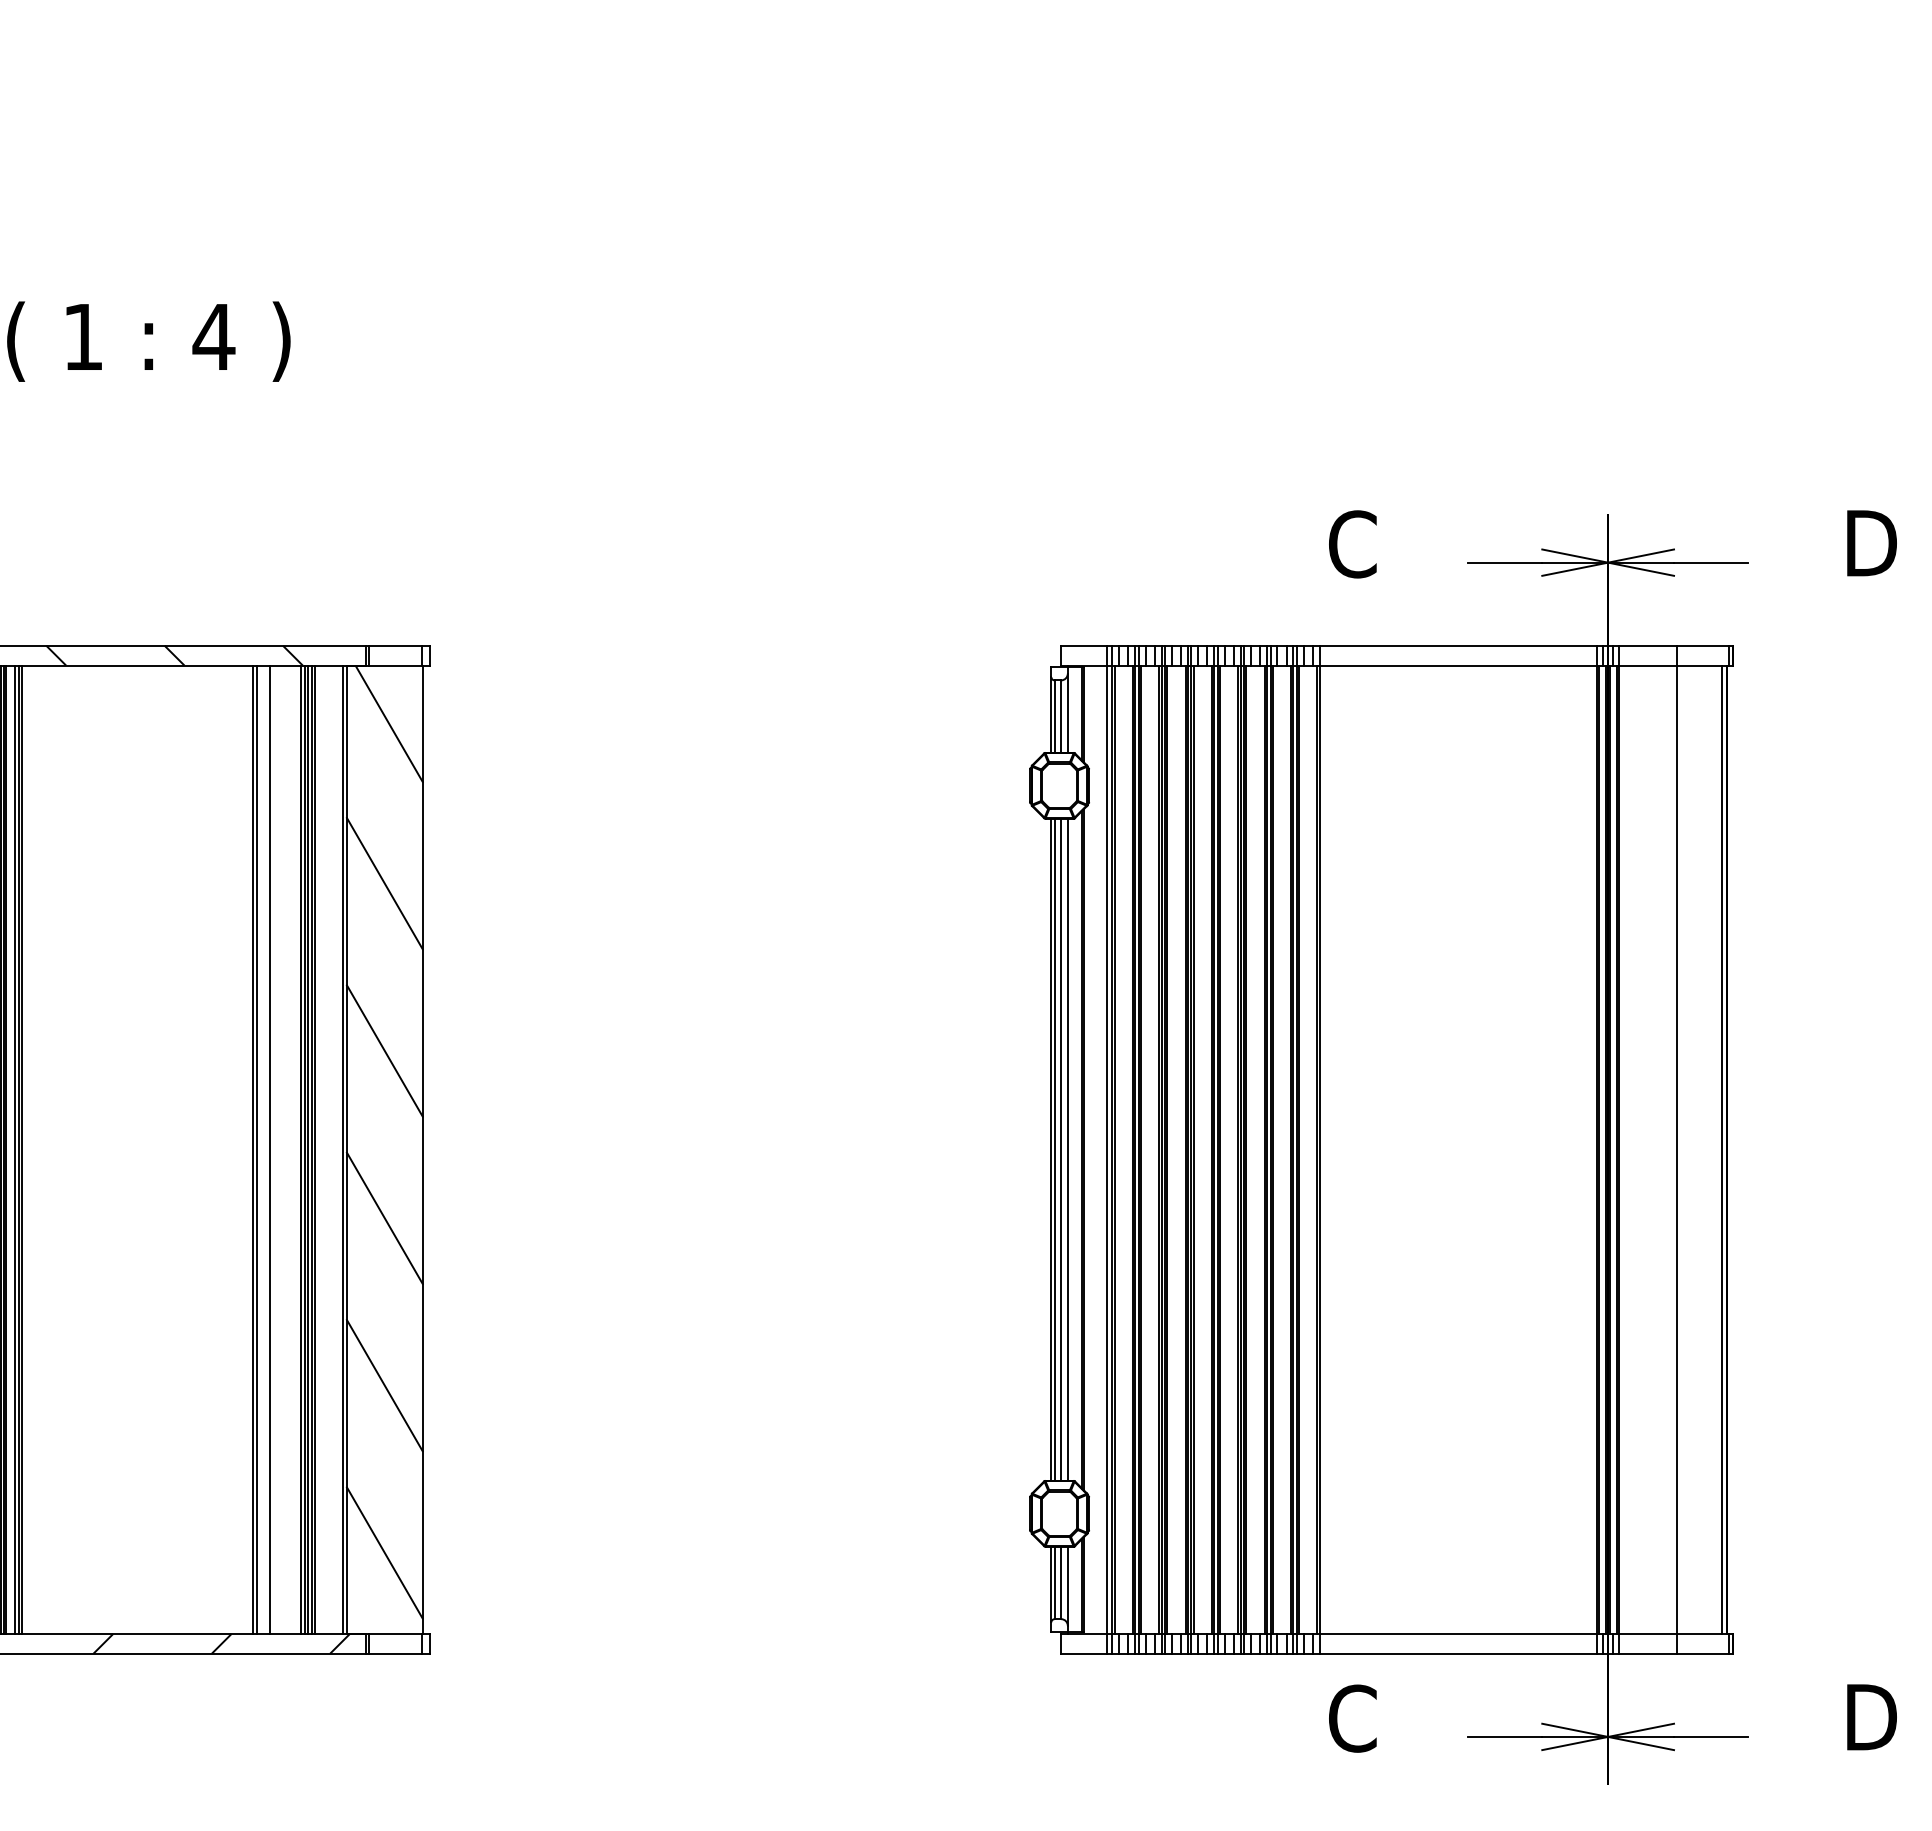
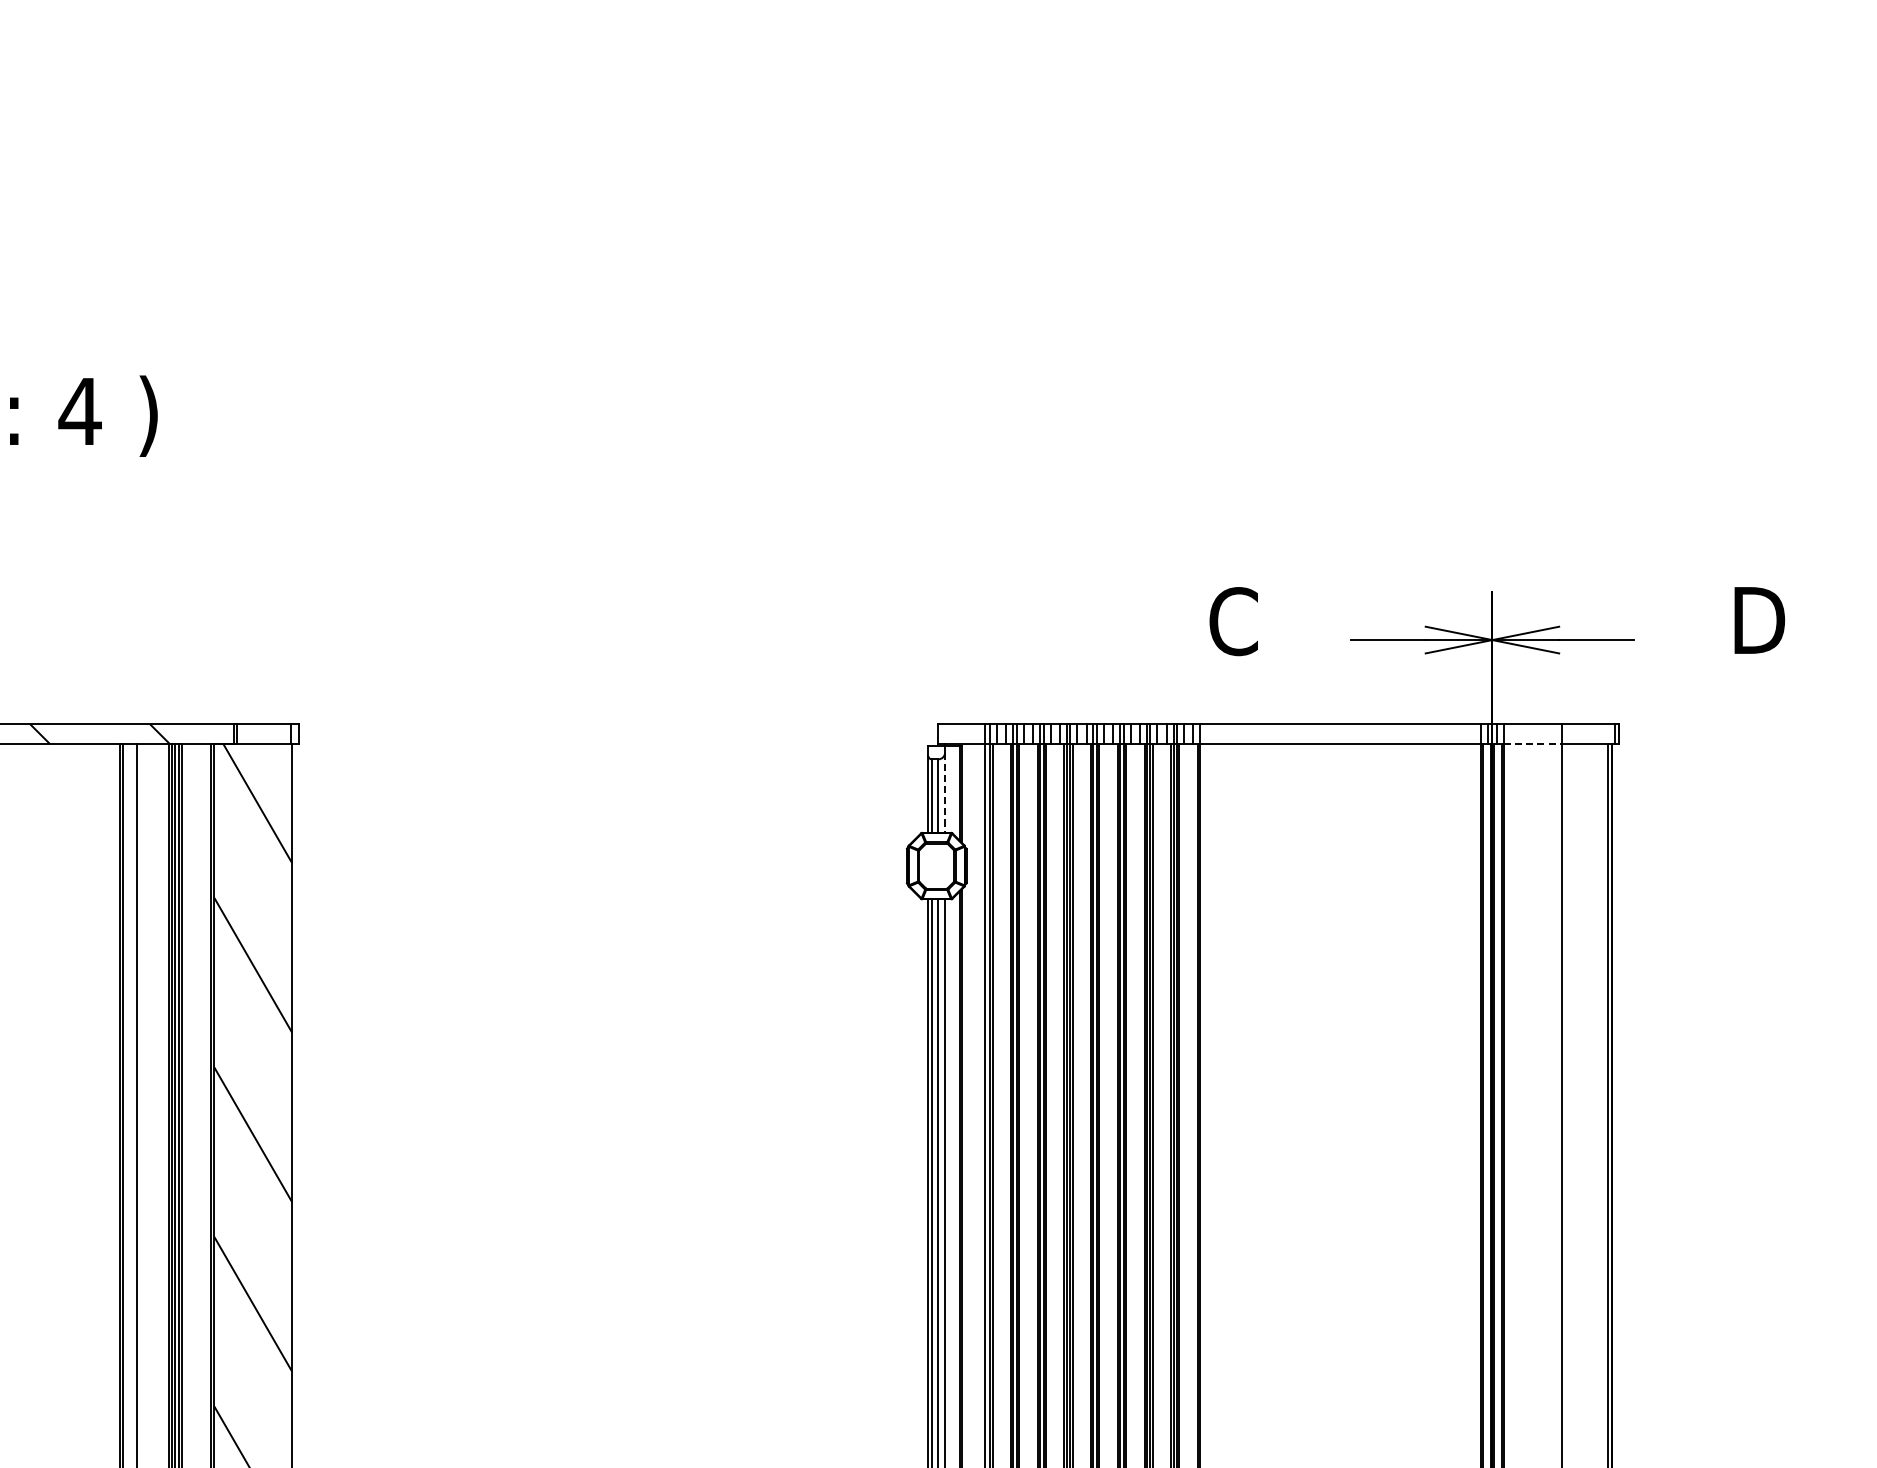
line: (1647, 665) -> (1532, 744), solid -> dashed
line: (1067, 713) -> (944, 792), solid -> dashed

